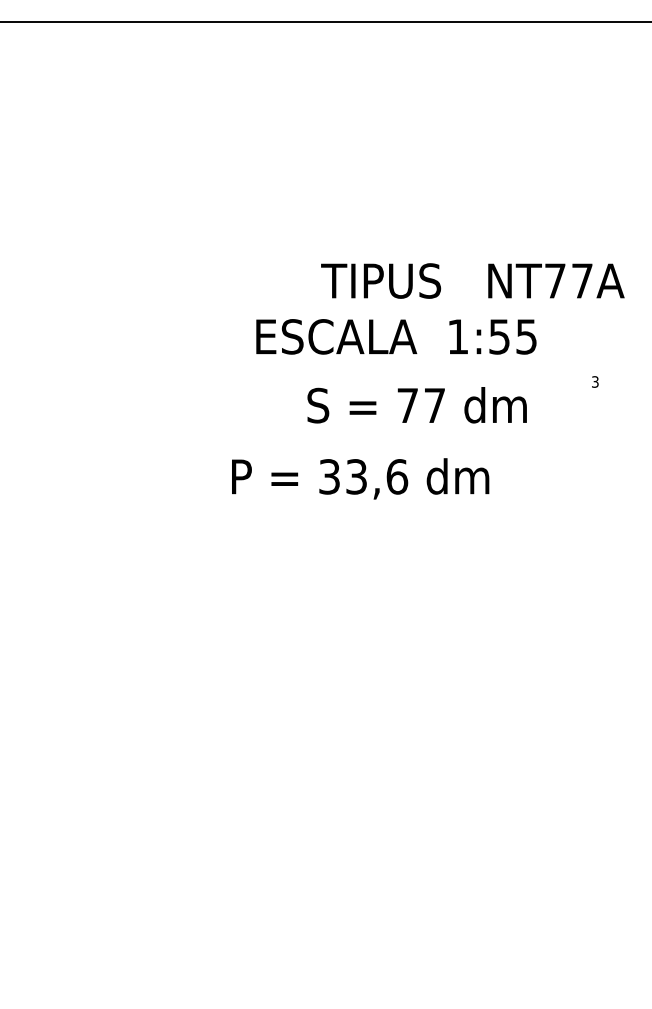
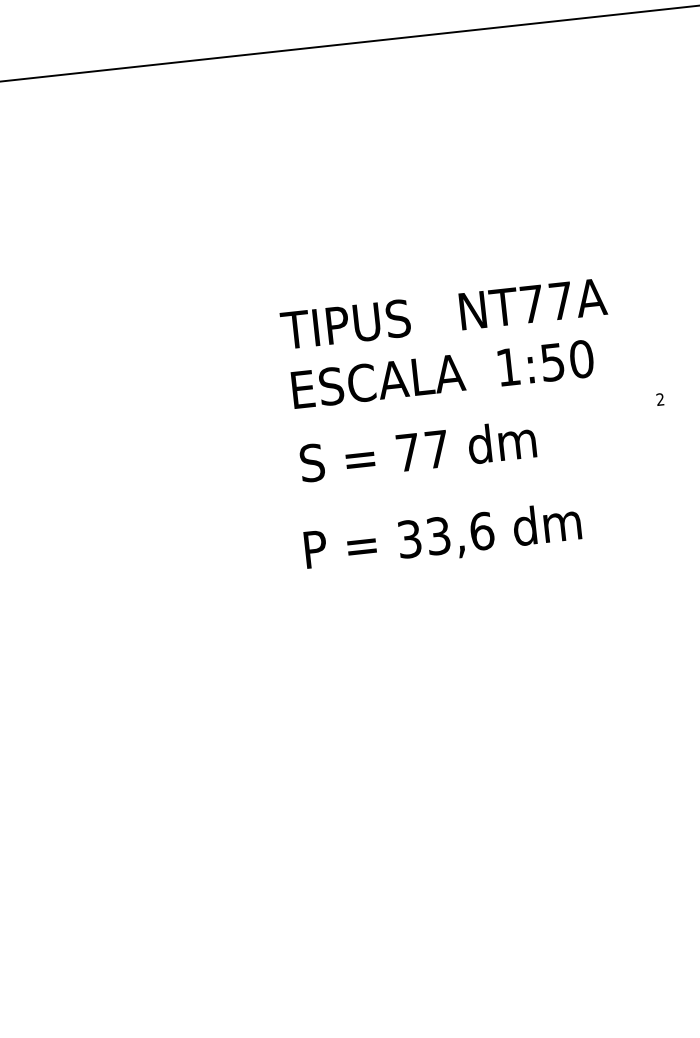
text: (472, 280) -> (443, 313), moved
text: (526, 336) -> (581, 358), 1:55 -> 1:50
text: (595, 382) -> (660, 400), 3 -> 2
text: (416, 405) -> (417, 451), moved
text: (360, 478) -> (442, 537), moved

